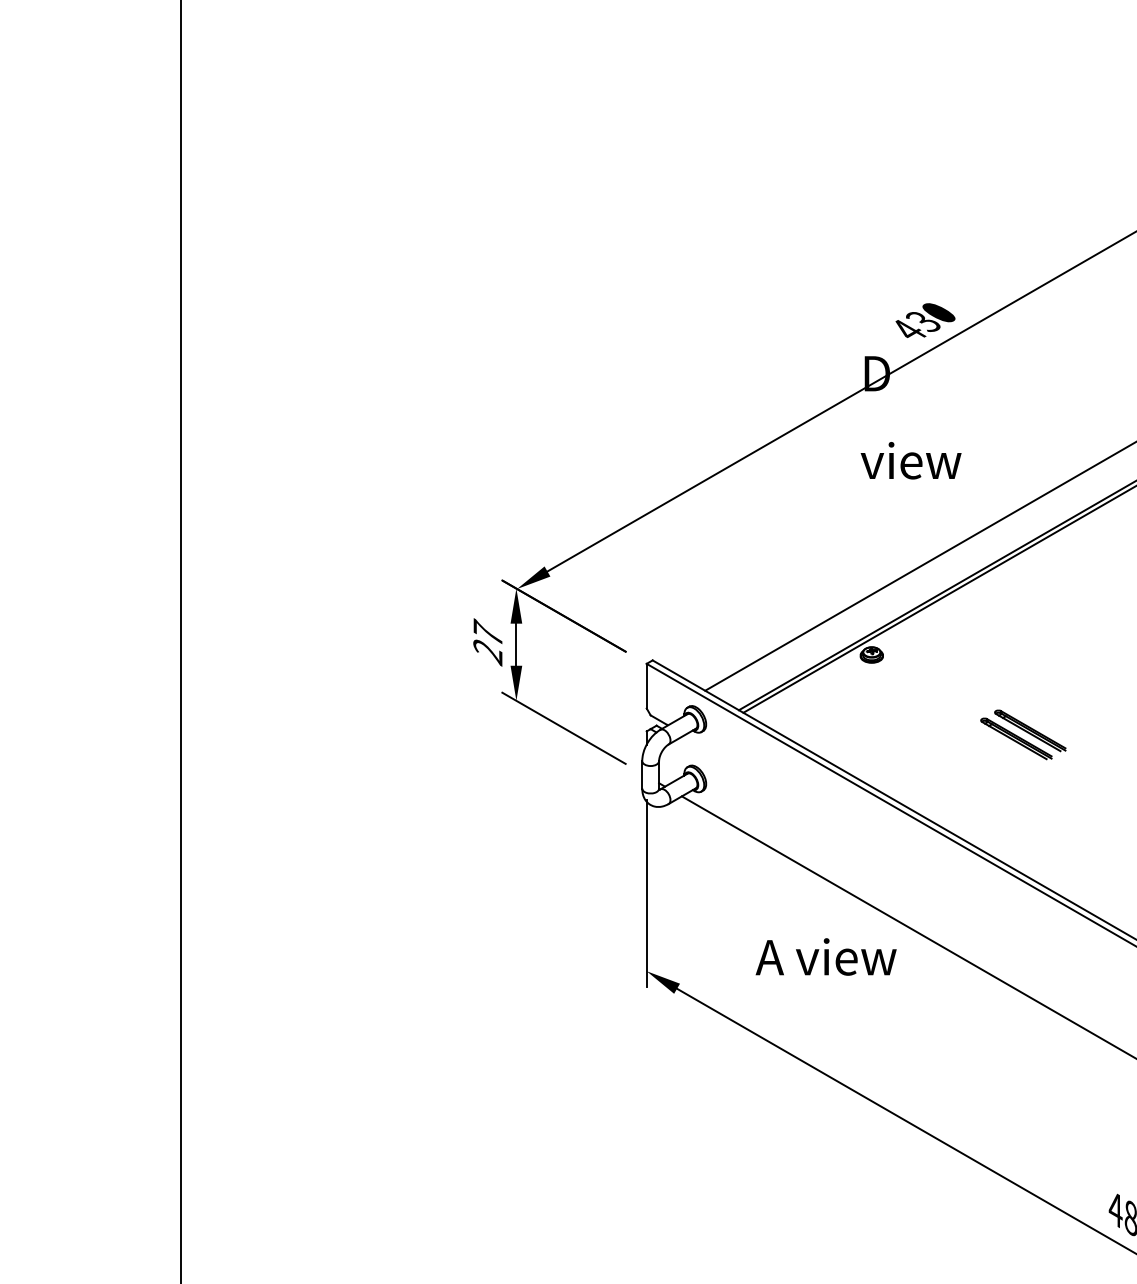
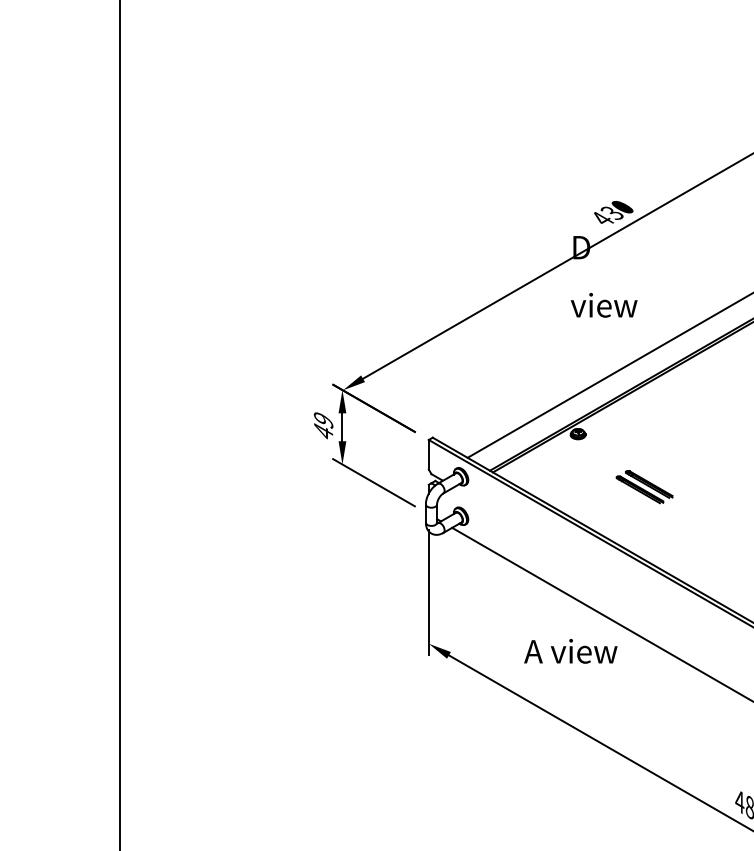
text: (487, 642) -> (323, 425), 27 -> 49
part: (1023, 735) -> (644, 487), moved
text: (825, 957) -> (570, 651), moved

